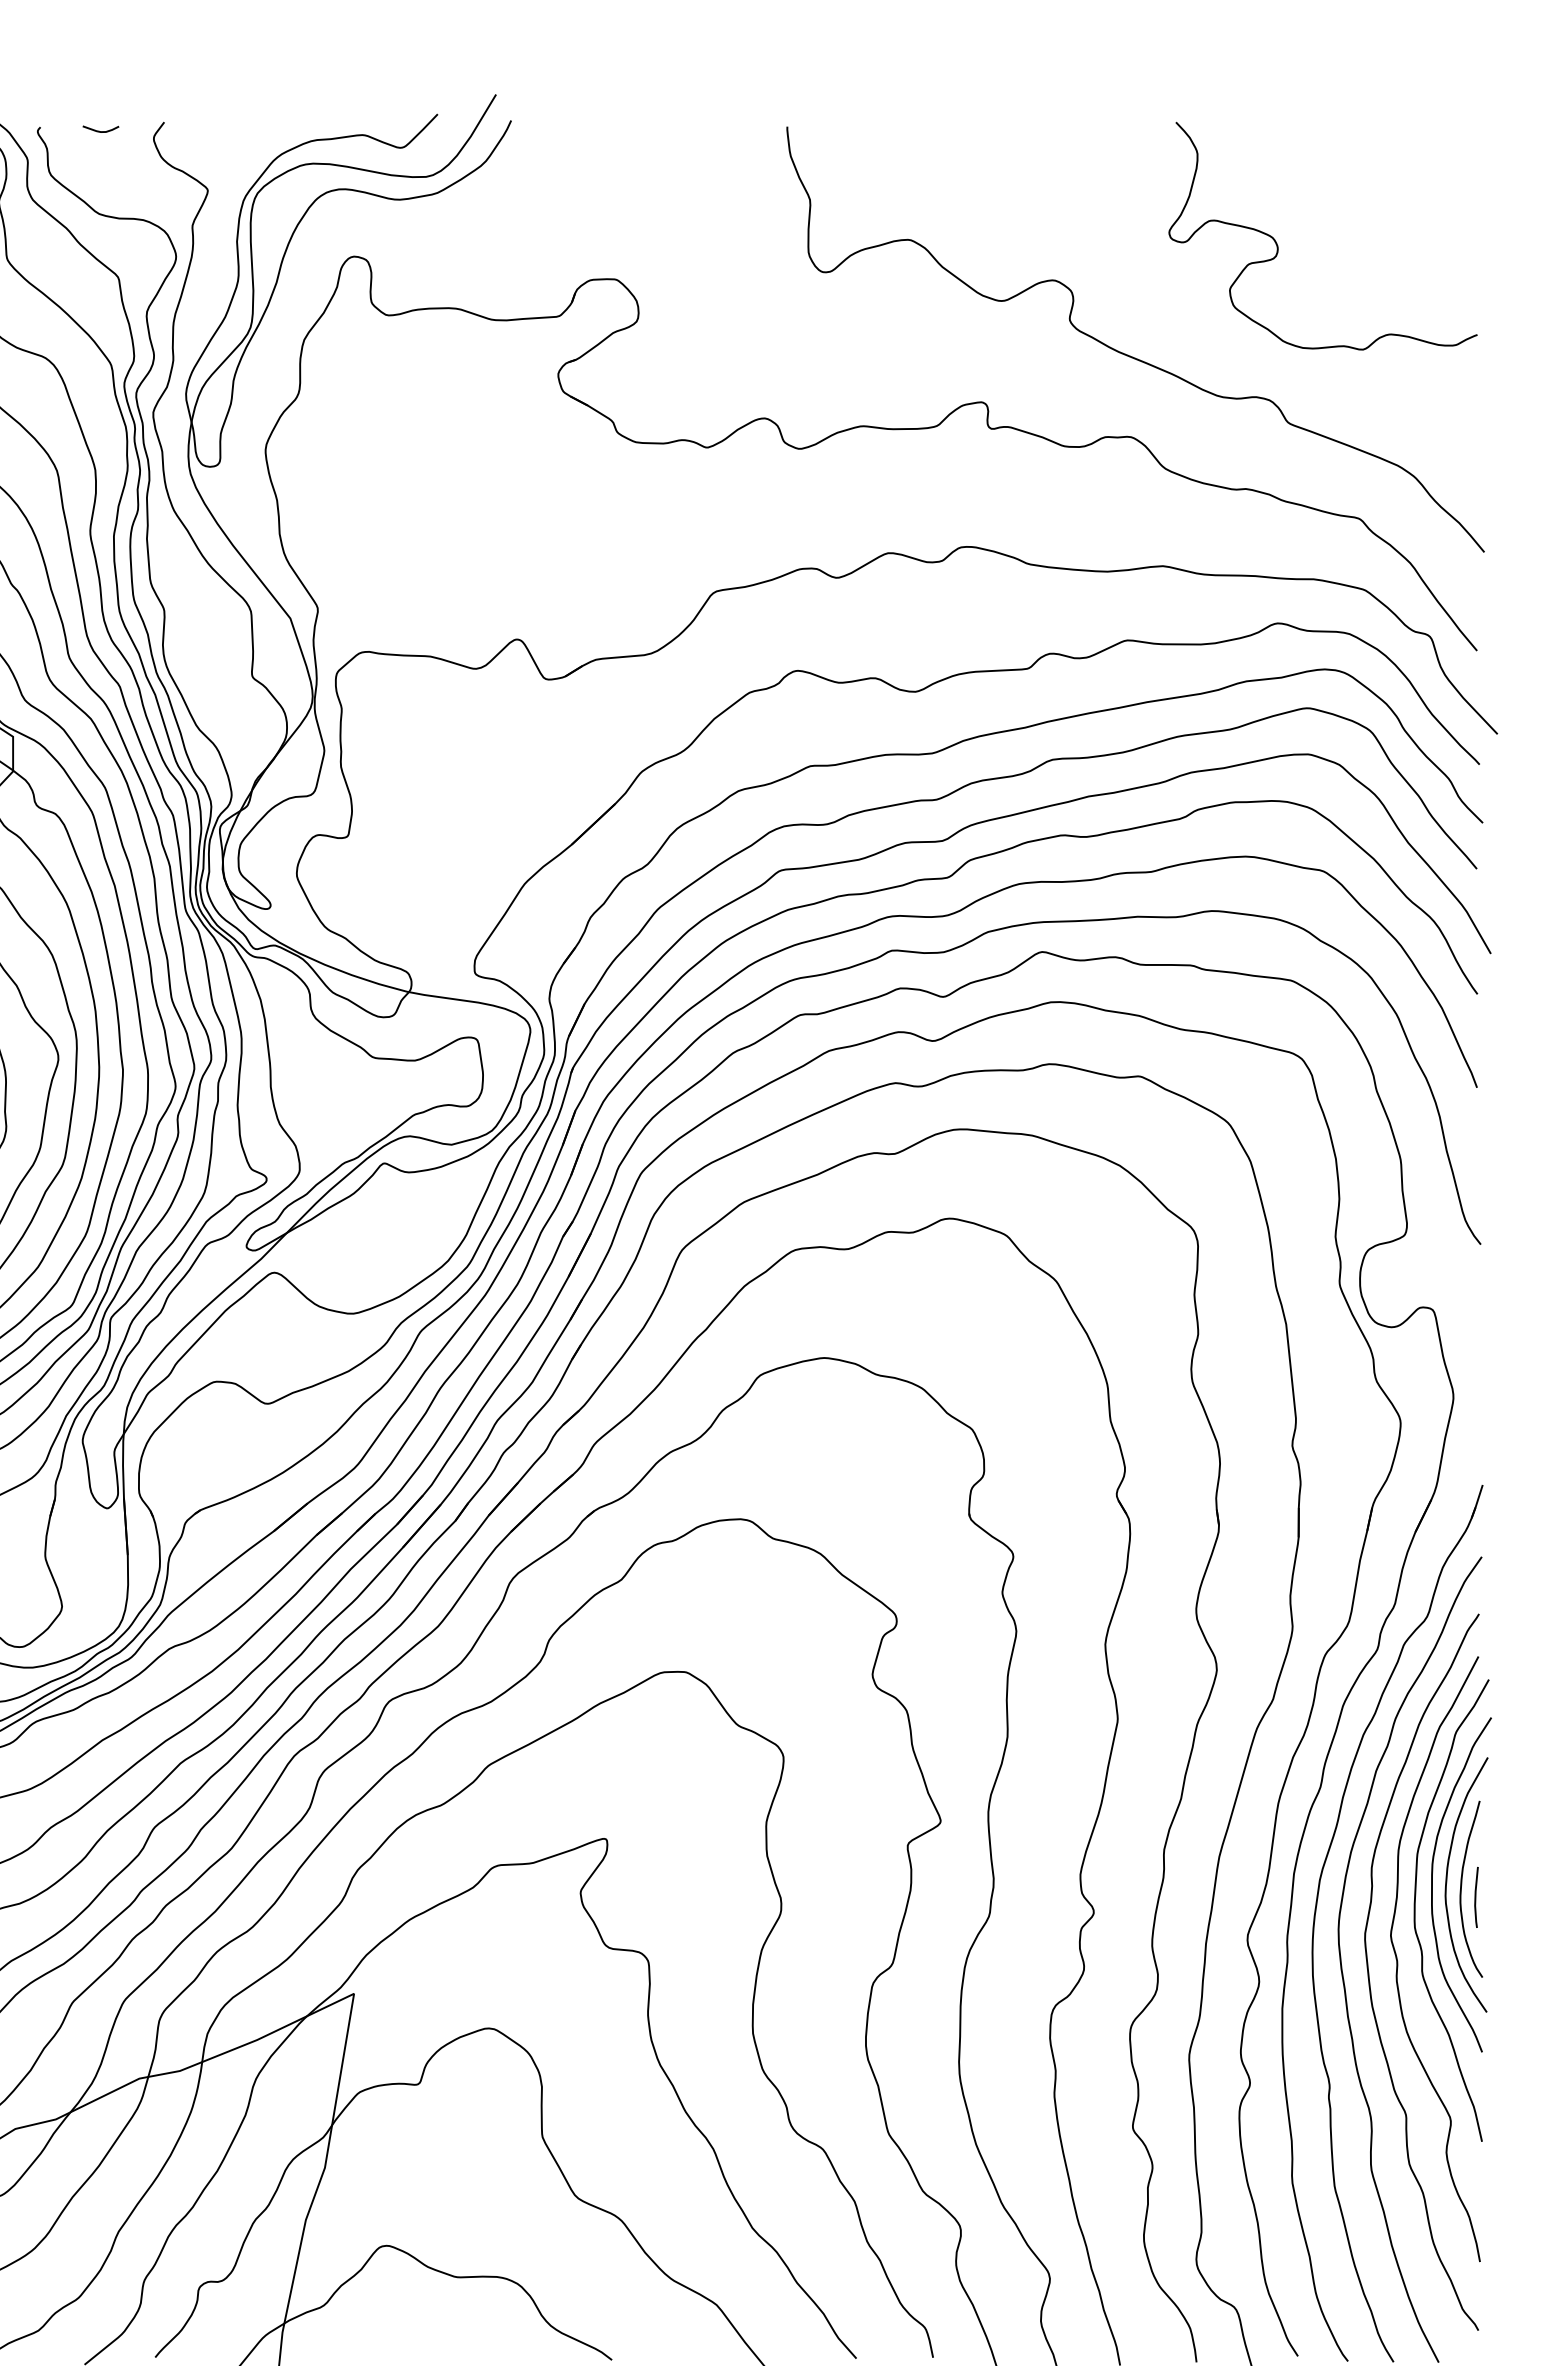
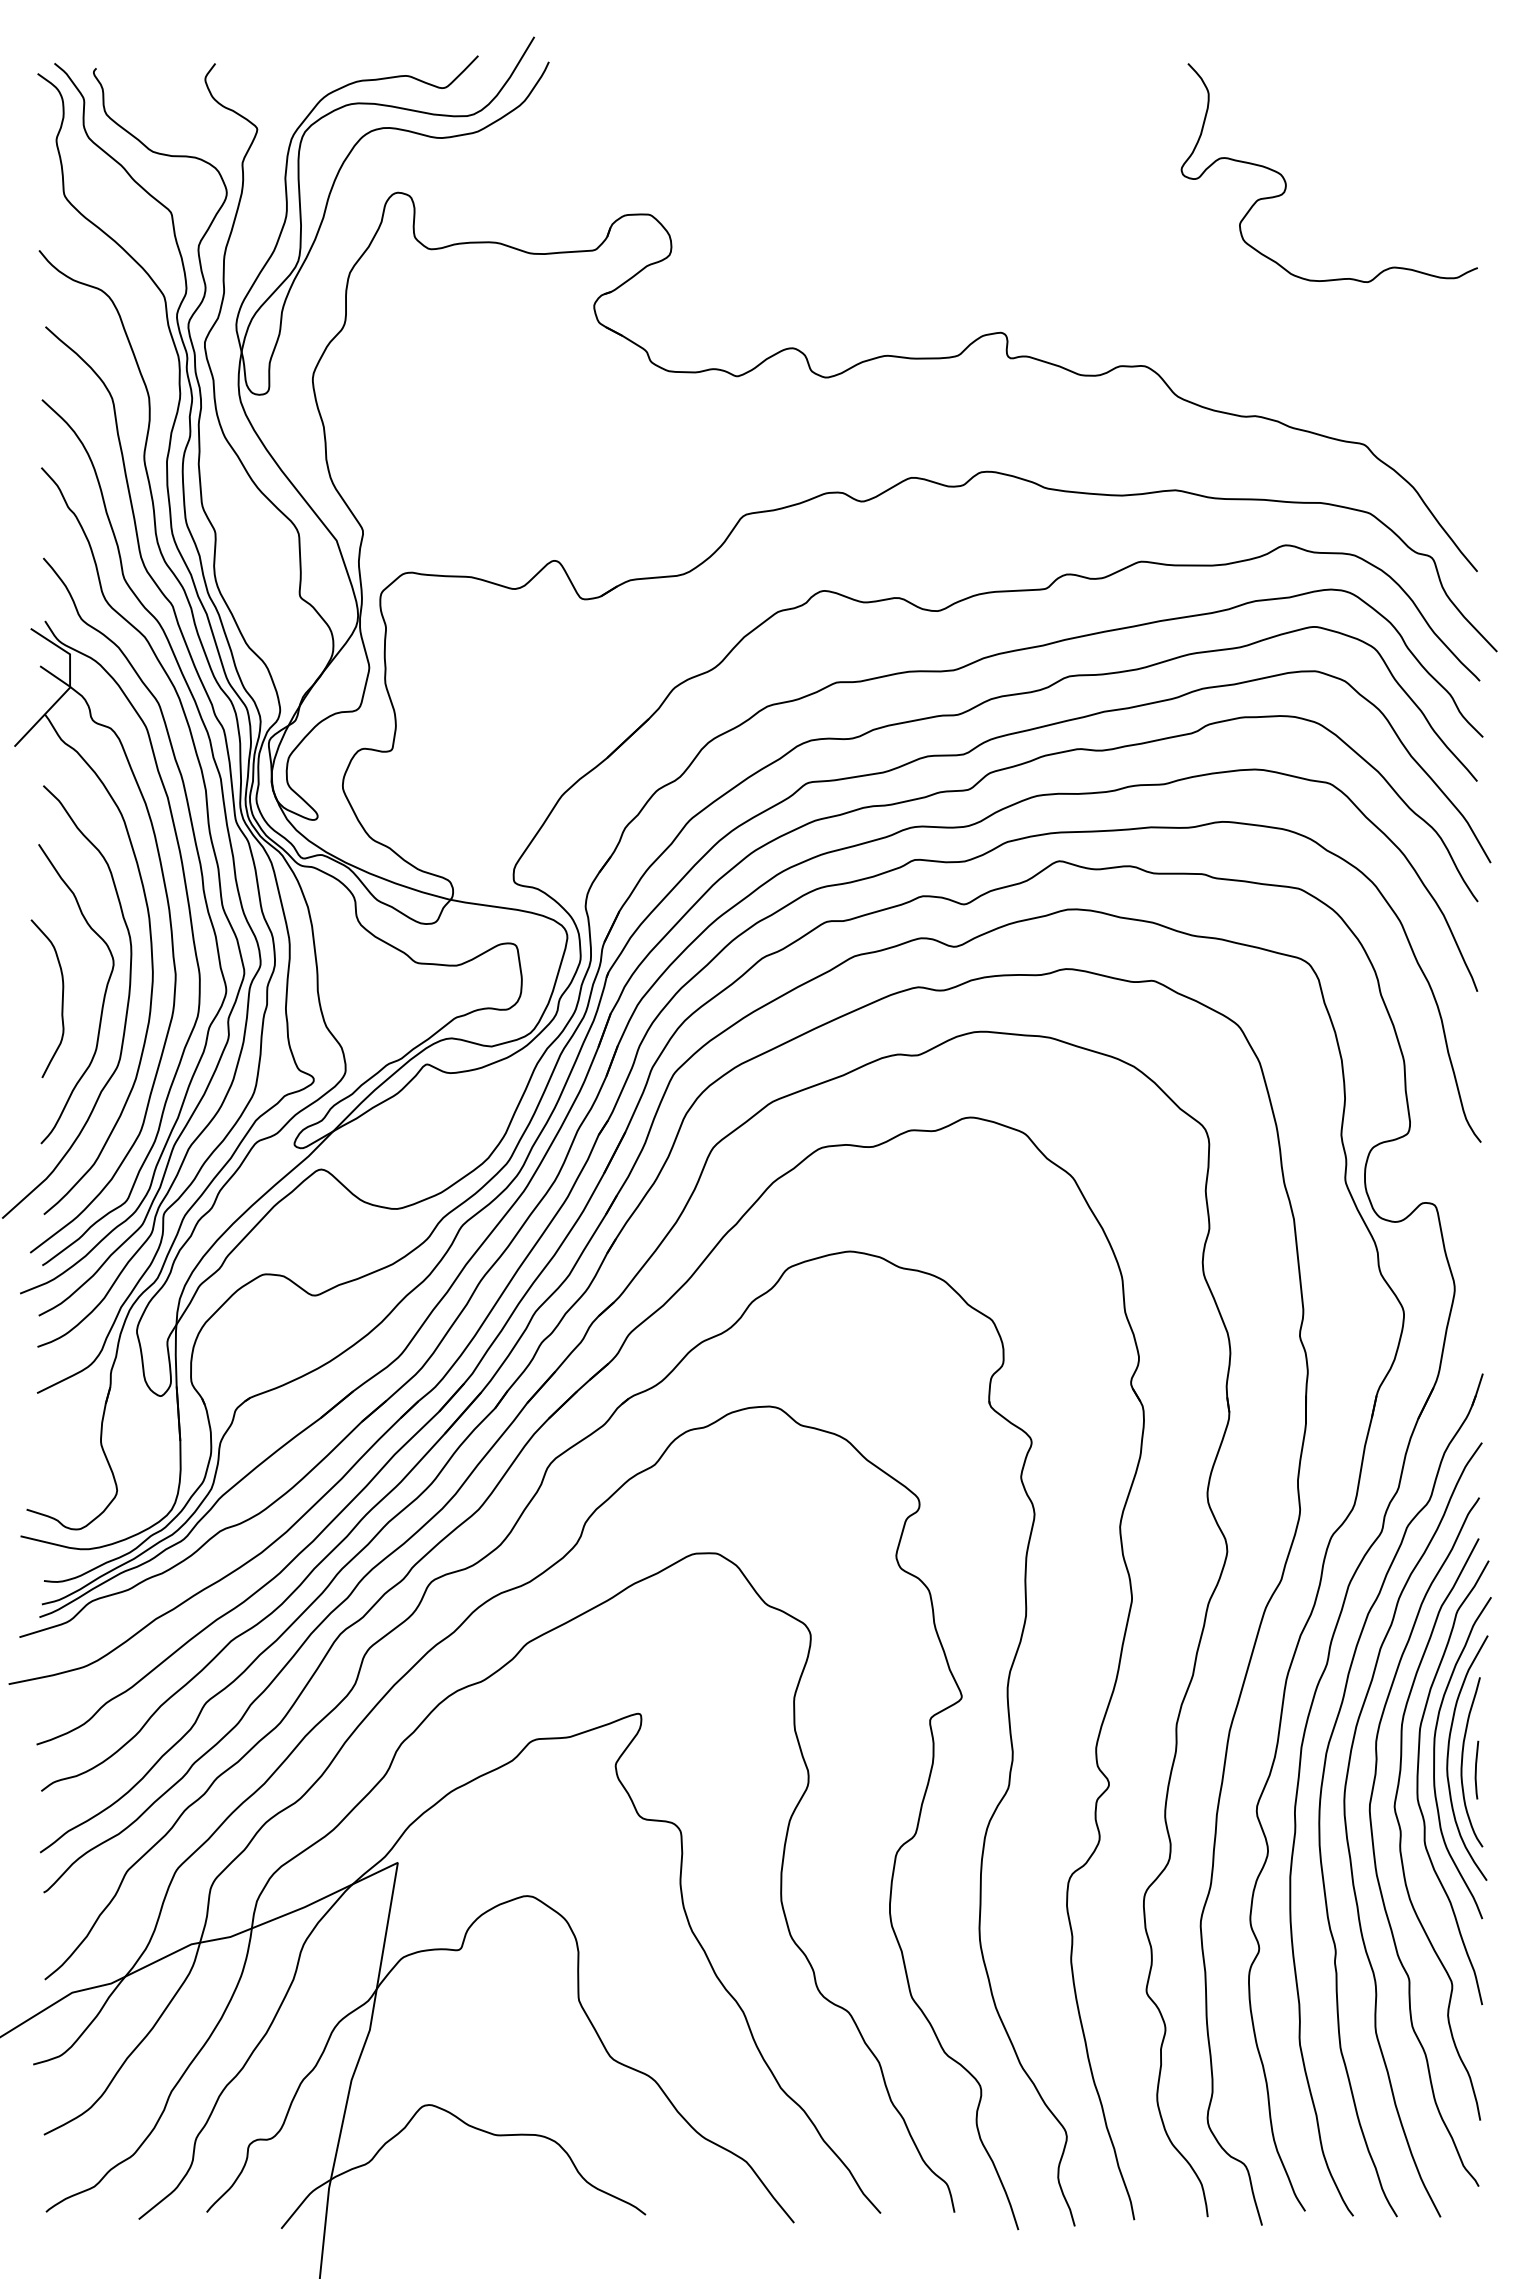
curve: (99, 130) -> (153, 71), removed
curve: (1127, 354) -> (1141, 286), removed

